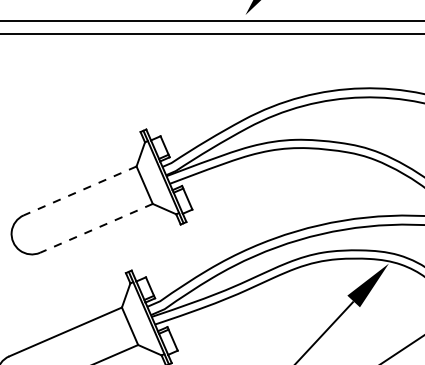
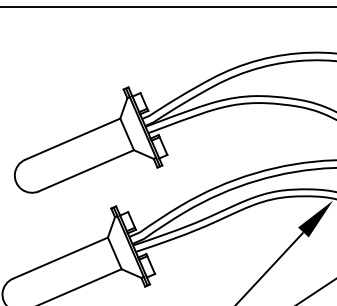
line: (79, 191) -> (72, 139), dashed -> solid
line: (96, 228) -> (86, 170), dashed -> solid

